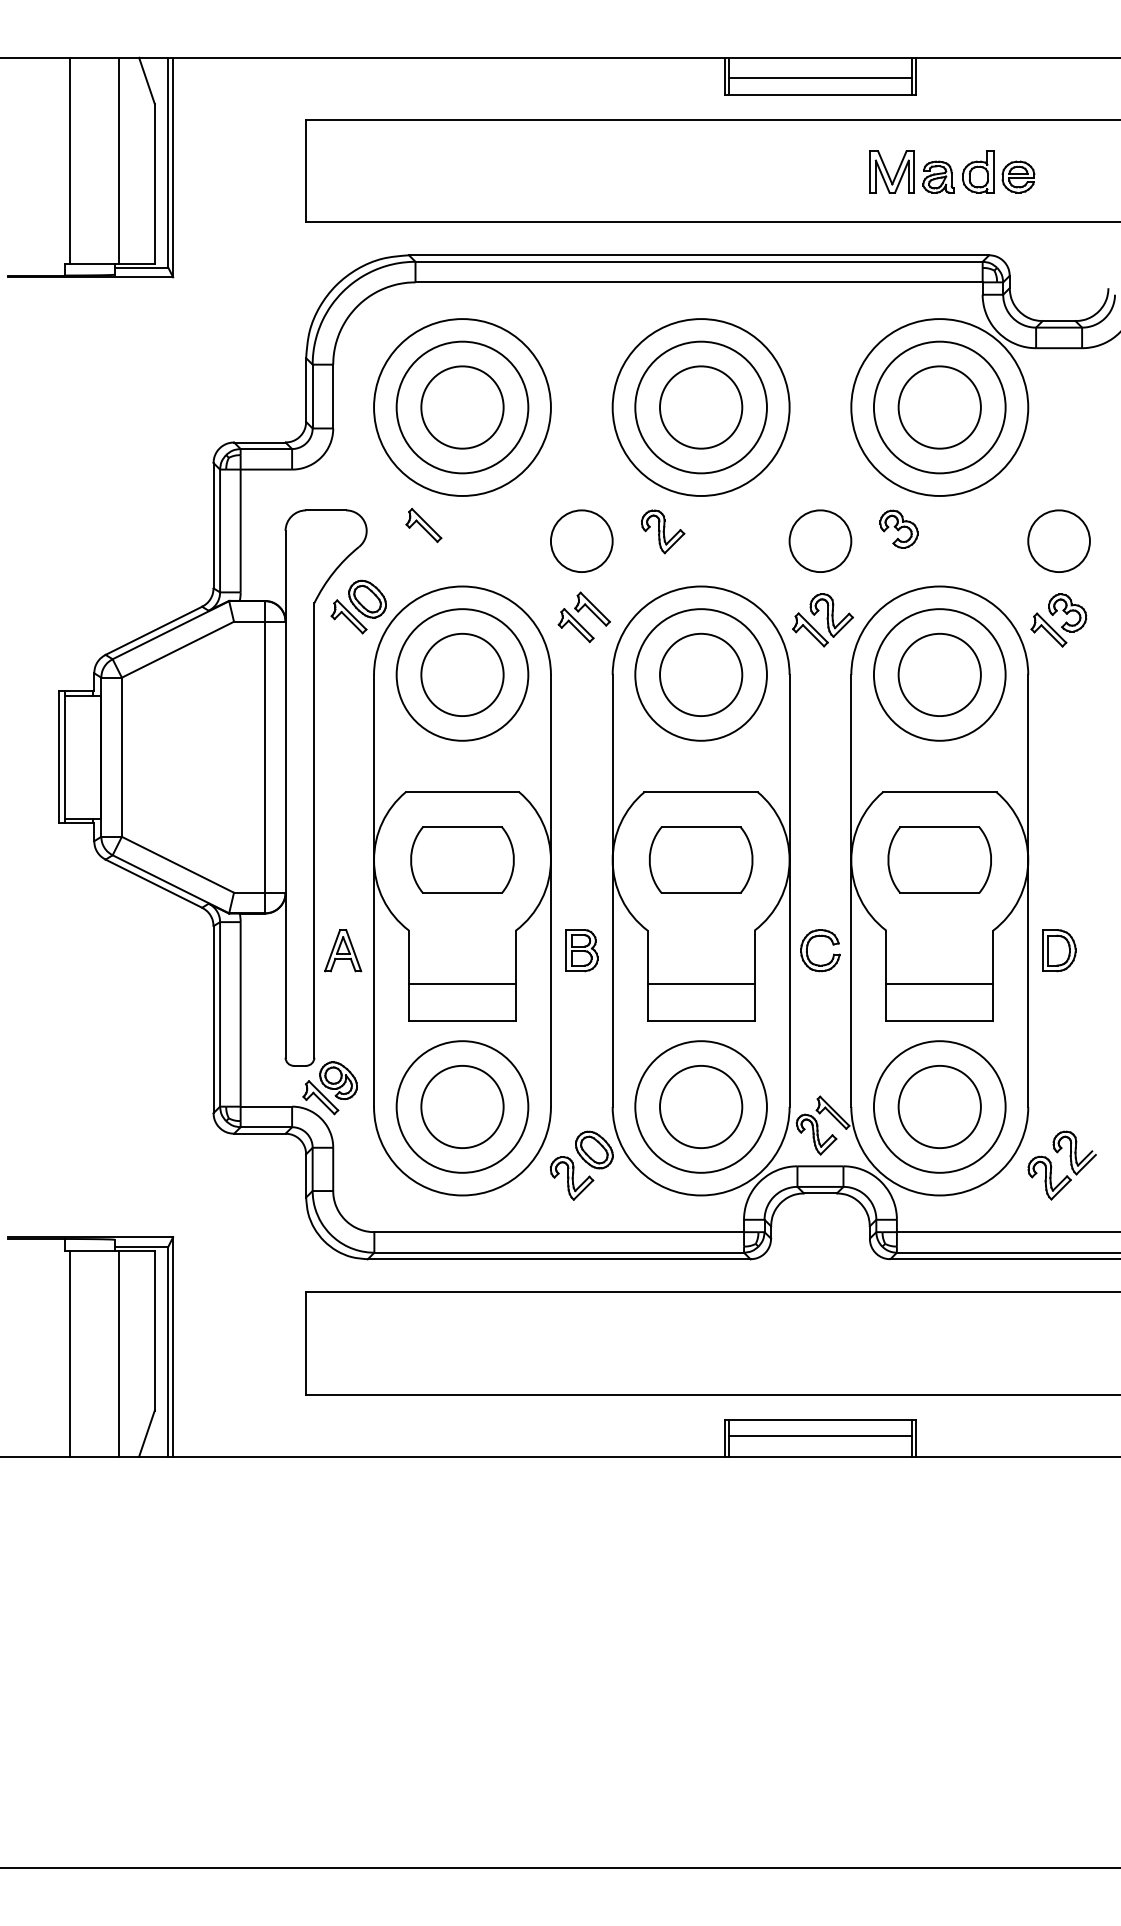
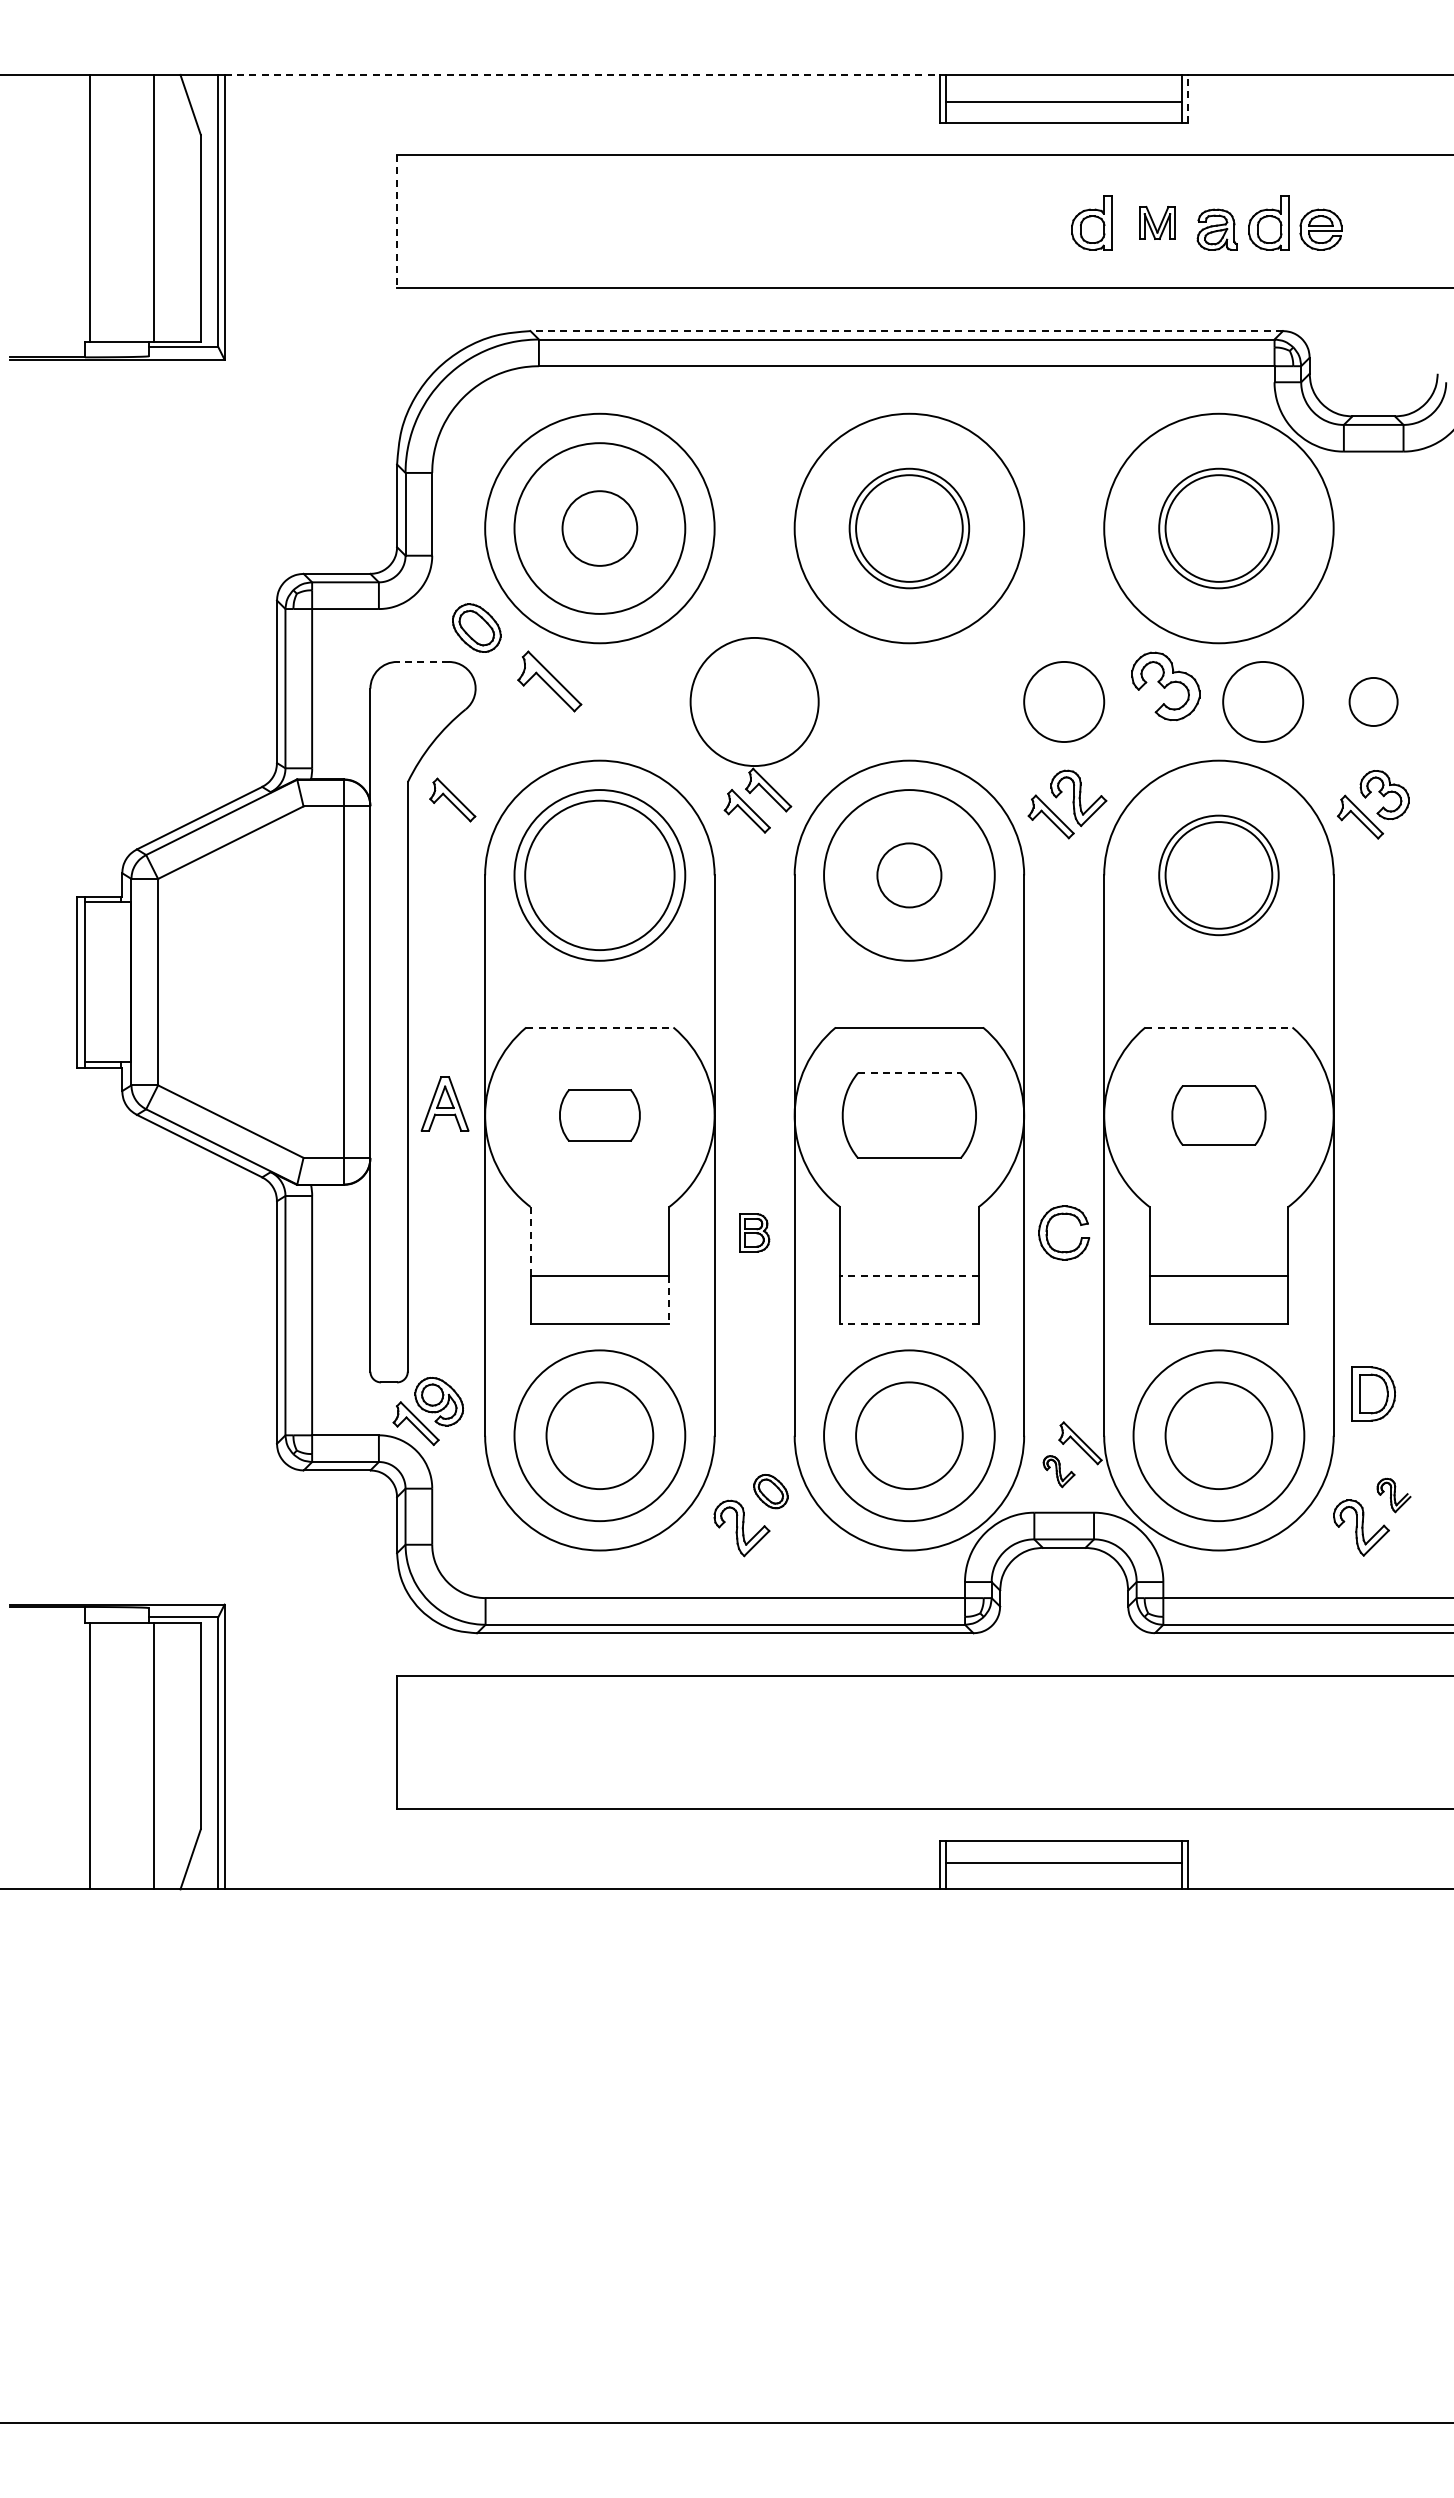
line: (449, 57) -> (582, 74), solid -> dashed
line: (916, 75) -> (1188, 98), solid -> dashed
line: (306, 170) -> (397, 221), solid -> dashed
part: (841, 171) -> (1091, 222), added
part: (892, 171) -> (1157, 222), size x0.6
line: (698, 255) -> (906, 331), solid -> dashed
circle: (462, 407) -> (599, 528), size x0.7
circle: (701, 407) -> (909, 528), size x0.7
circle: (939, 407) -> (1218, 528), size x0.7
line: (326, 510) -> (423, 661), solid -> dashed
part: (423, 525) -> (549, 681), size x1.4
part: (899, 529) -> (1166, 686), size x1.4
part: (662, 531) -> (859, 689), removed
circle: (581, 540) -> (754, 701), size x1.6
circle: (974, 540) -> (1263, 701), added
circle: (1058, 540) -> (1373, 701), size x0.6
part: (367, 598) -> (476, 627), moved
circle: (462, 675) -> (599, 875), size x1.4
circle: (701, 675) -> (909, 875), size x0.6
circle: (939, 675) -> (1218, 875), size x0.7
line: (462, 792) -> (599, 1027), solid -> dashed
line: (939, 792) -> (1218, 1027), solid -> dashed
line: (701, 826) -> (909, 1072), solid -> dashed
part: (462, 860) -> (599, 1115), size x0.6
part: (939, 860) -> (1218, 1115), size x0.7
part: (342, 950) -> (444, 1103), moved
part: (581, 950) -> (754, 1232), size x0.7
part: (1058, 950) -> (1373, 1393), moved
line: (408, 956) -> (530, 1240), solid -> dashed
line: (700, 983) -> (908, 1275), solid -> dashed
line: (516, 1002) -> (669, 1300), solid -> dashed
line: (700, 1020) -> (908, 1323), solid -> dashed
part: (816, 1134) -> (1058, 1471), size x0.6
part: (594, 1149) -> (770, 1491), size x0.7
part: (1074, 1153) -> (1393, 1495), size x0.6

